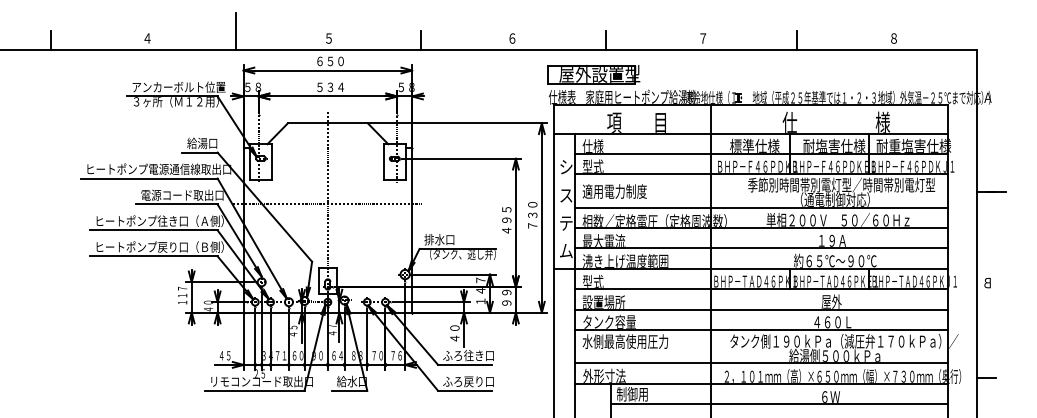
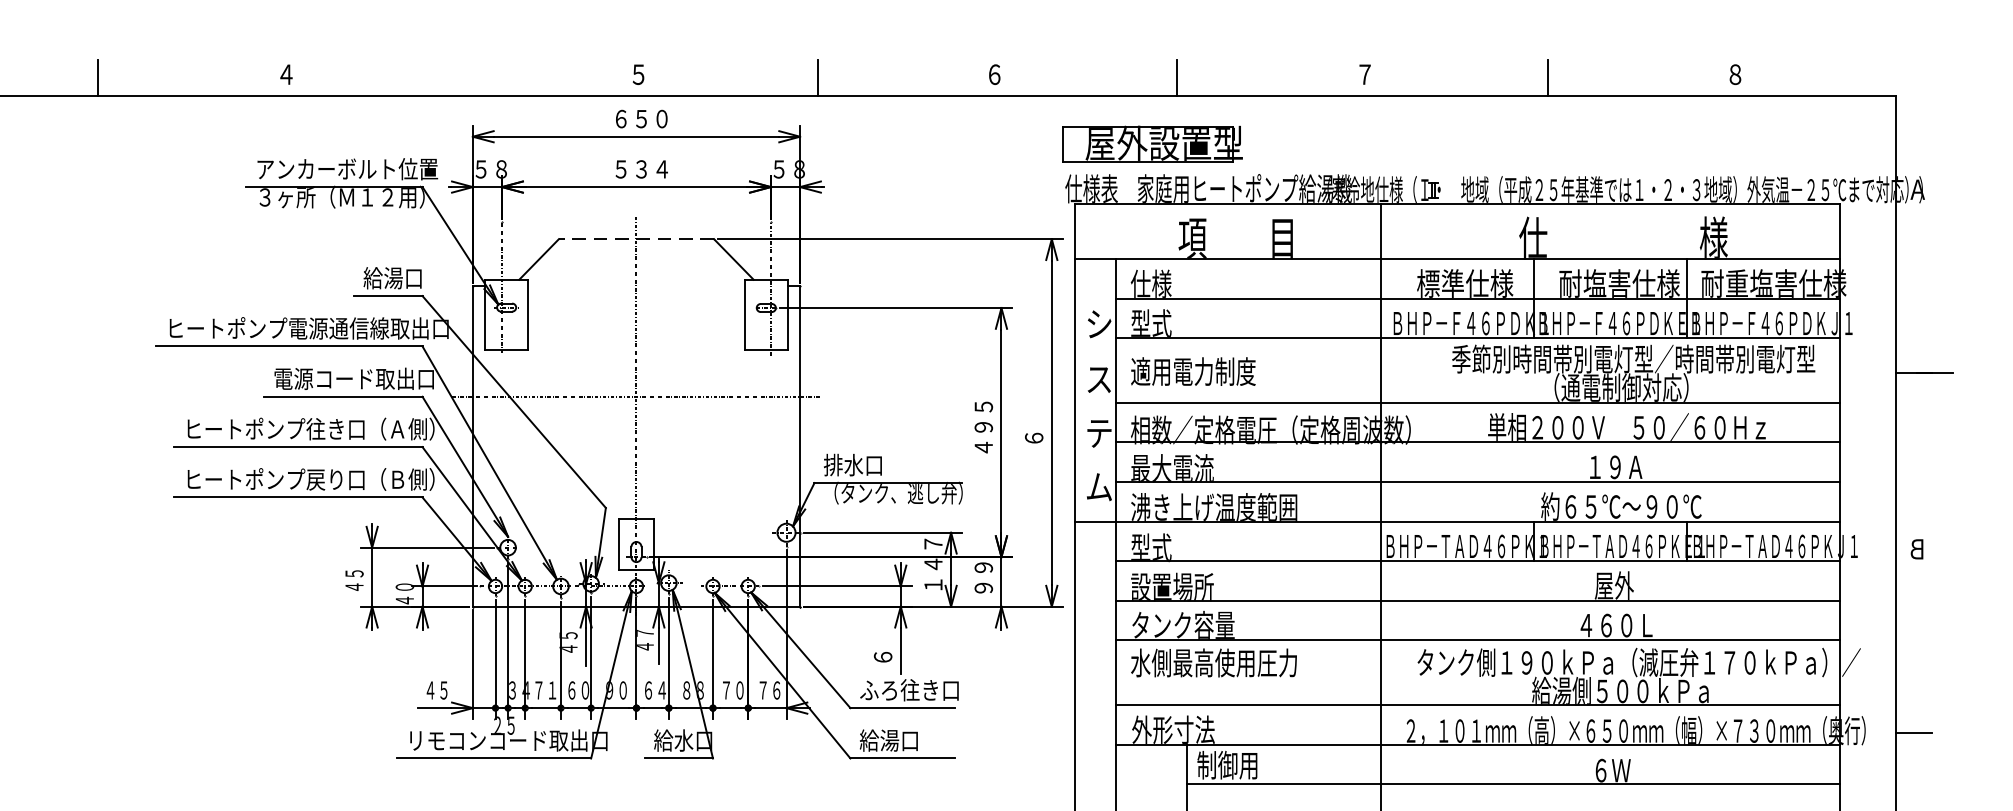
line: (235, 30) -> (457, 59), removed
line: (327, 123) -> (635, 239), solid -> dashed
text: (532, 215) -> (1033, 418), ７３０ -> ６
text: (182, 295) -> (354, 573), １１７ -> ４５
text: (454, 333) -> (882, 647), ４０ -> ６
text: (468, 381) -> (909, 740), ふろ戻り口 -> 給湯口

